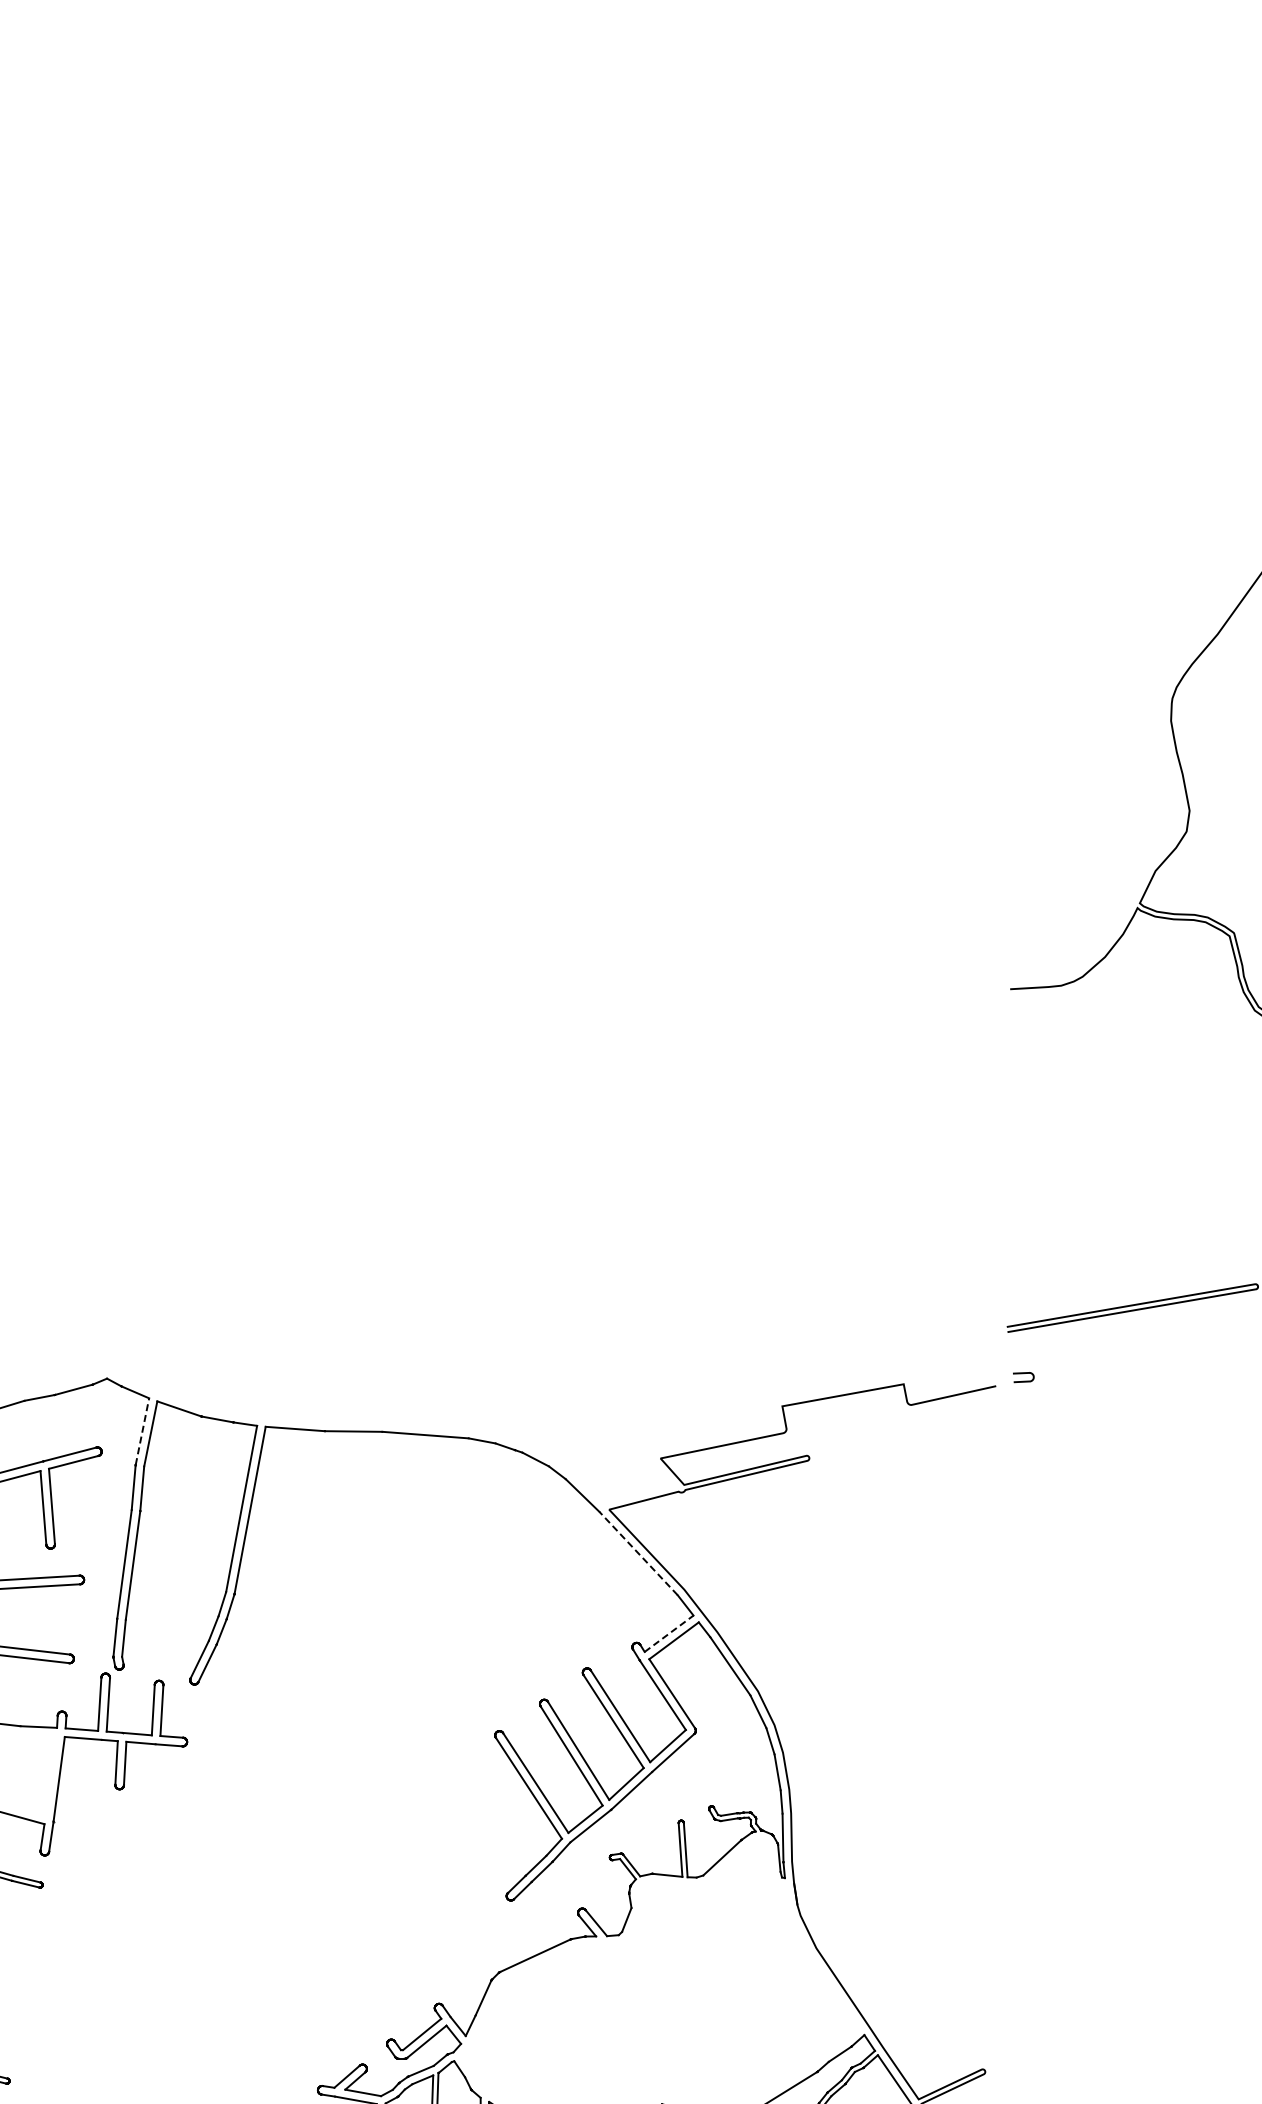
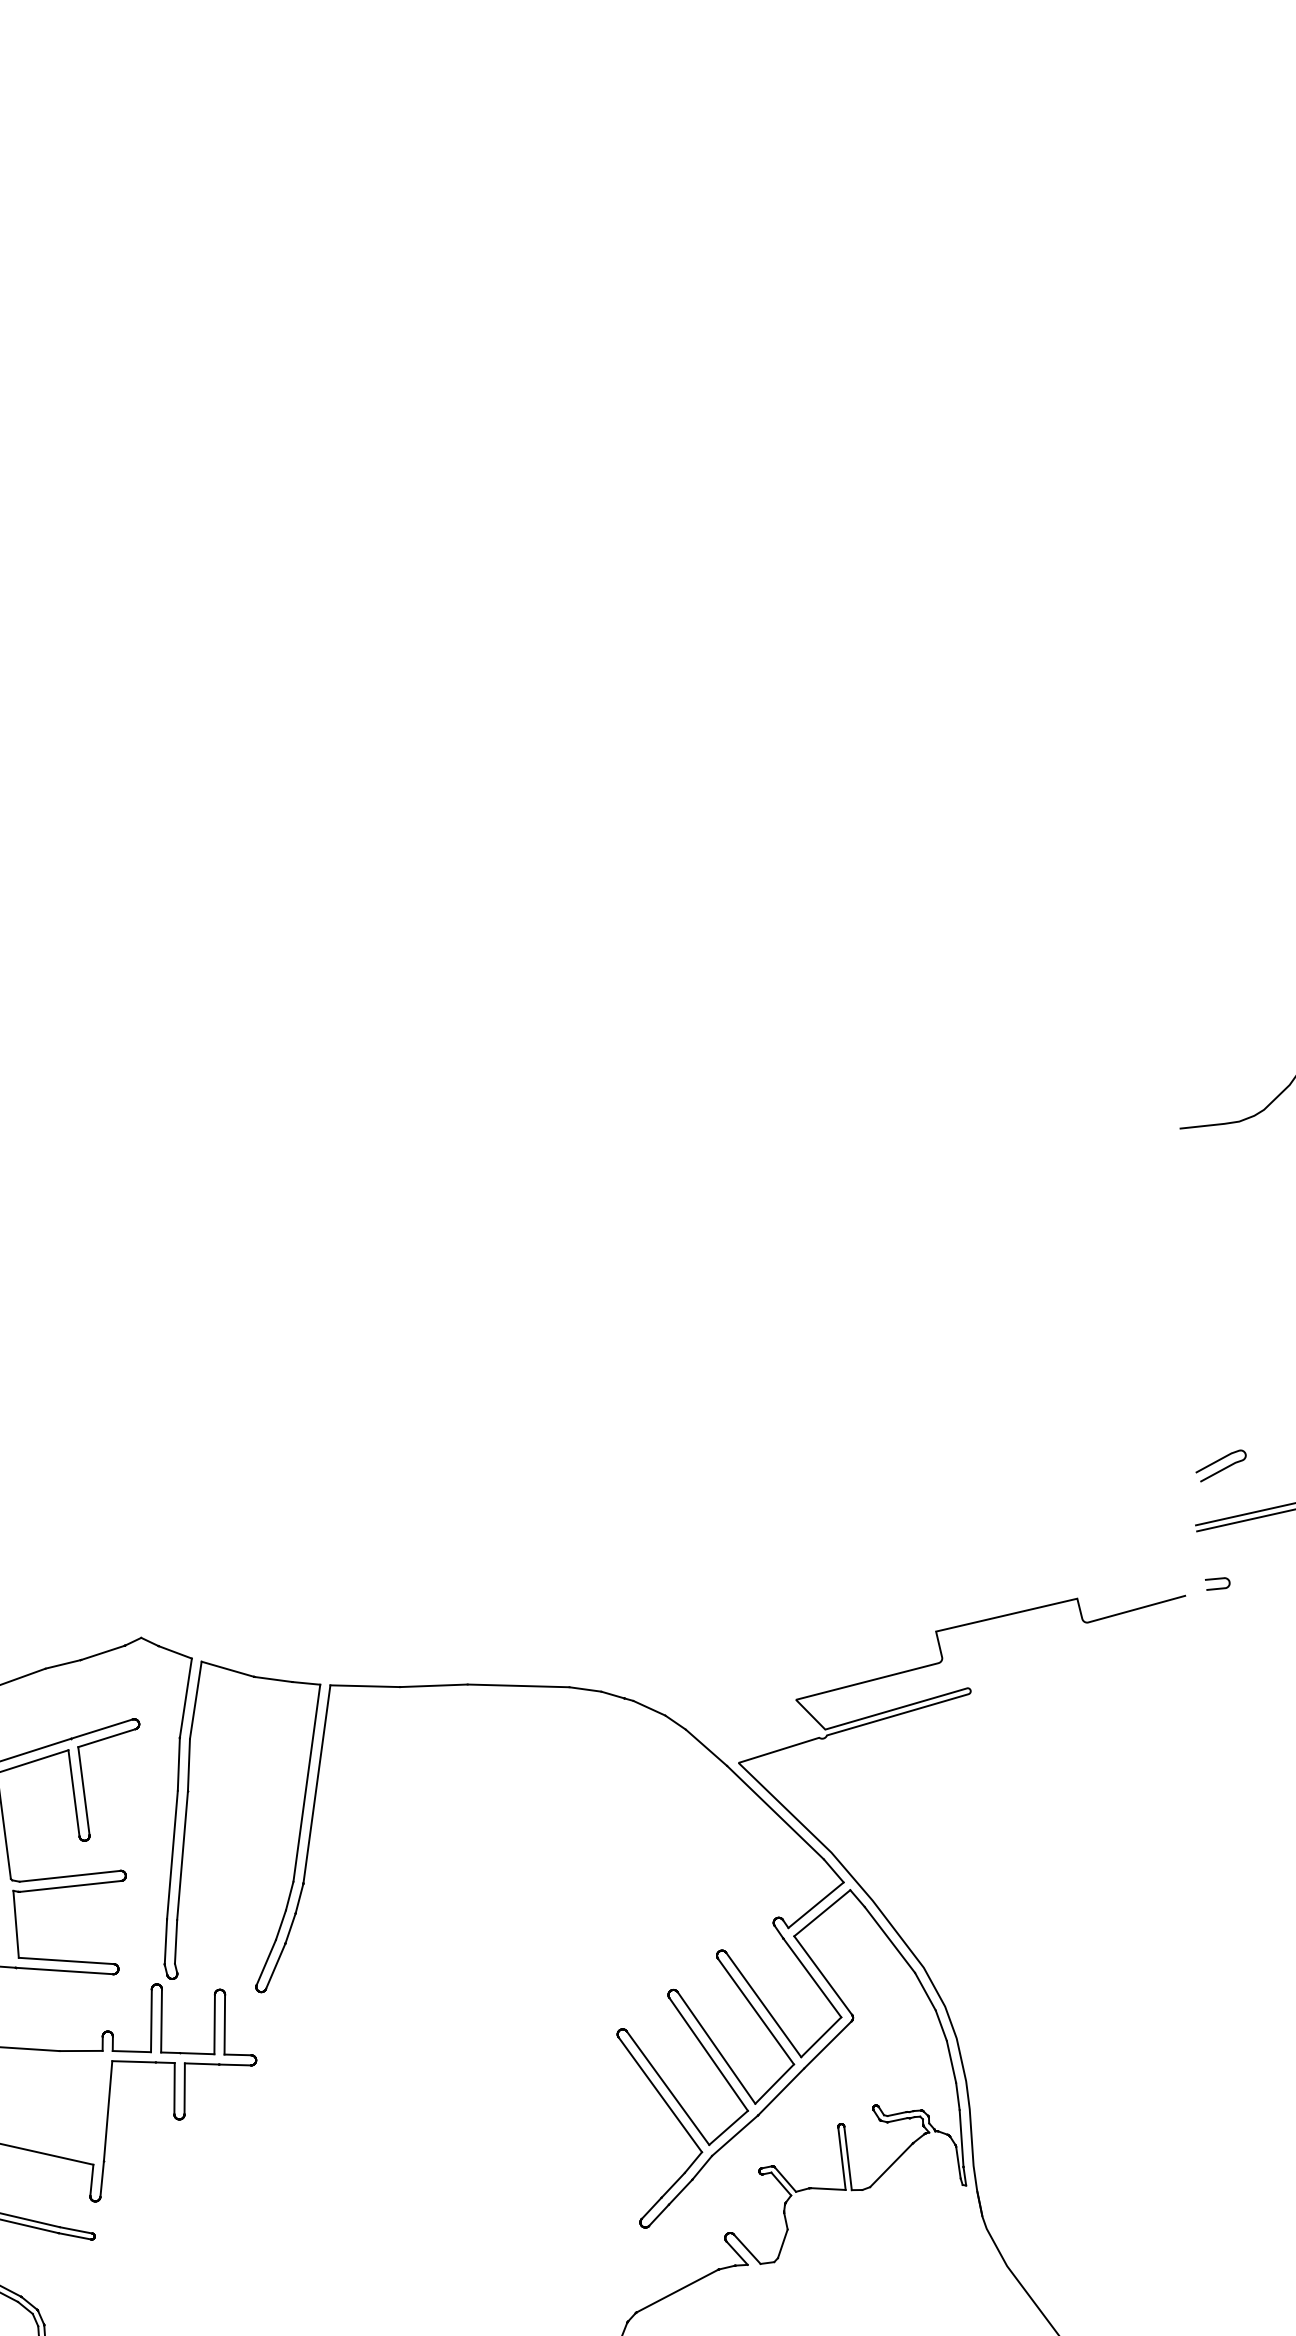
curve: (1032, 1279) -> (1222, 1468), added
line: (142, 1431) -> (185, 1697), dashed -> solid
line: (638, 1553) -> (775, 1812), dashed -> solid
line: (669, 1633) -> (816, 1904), dashed -> solid

